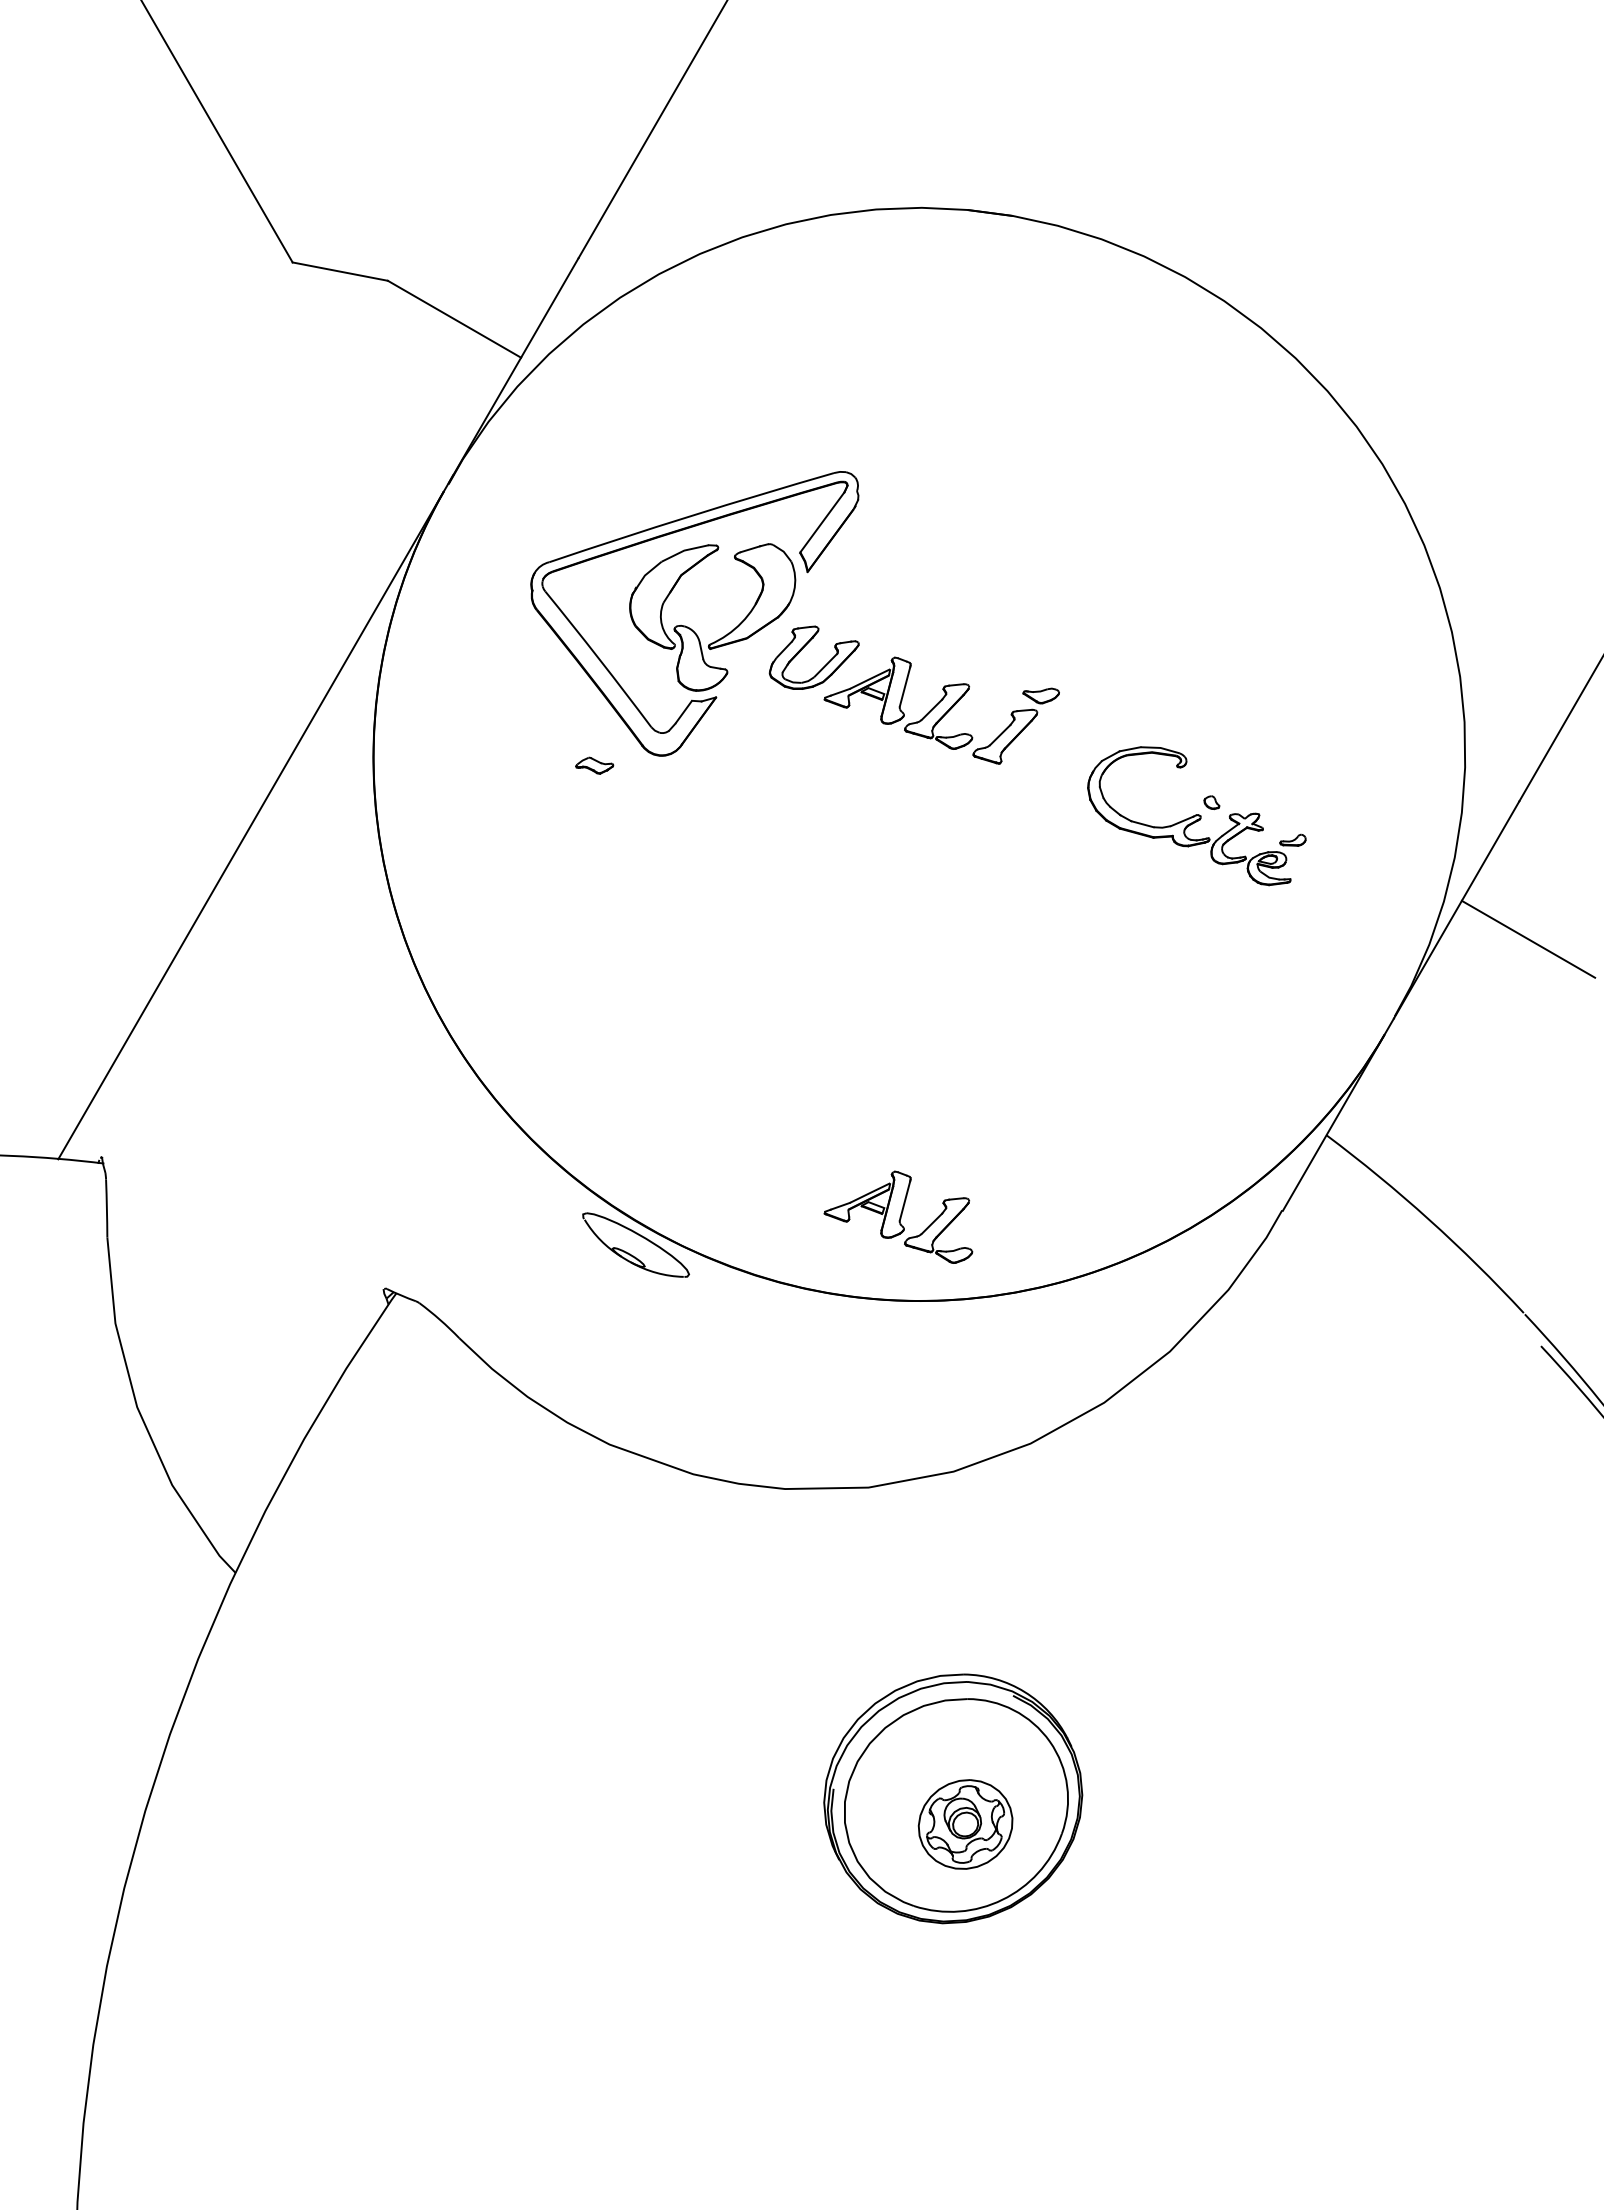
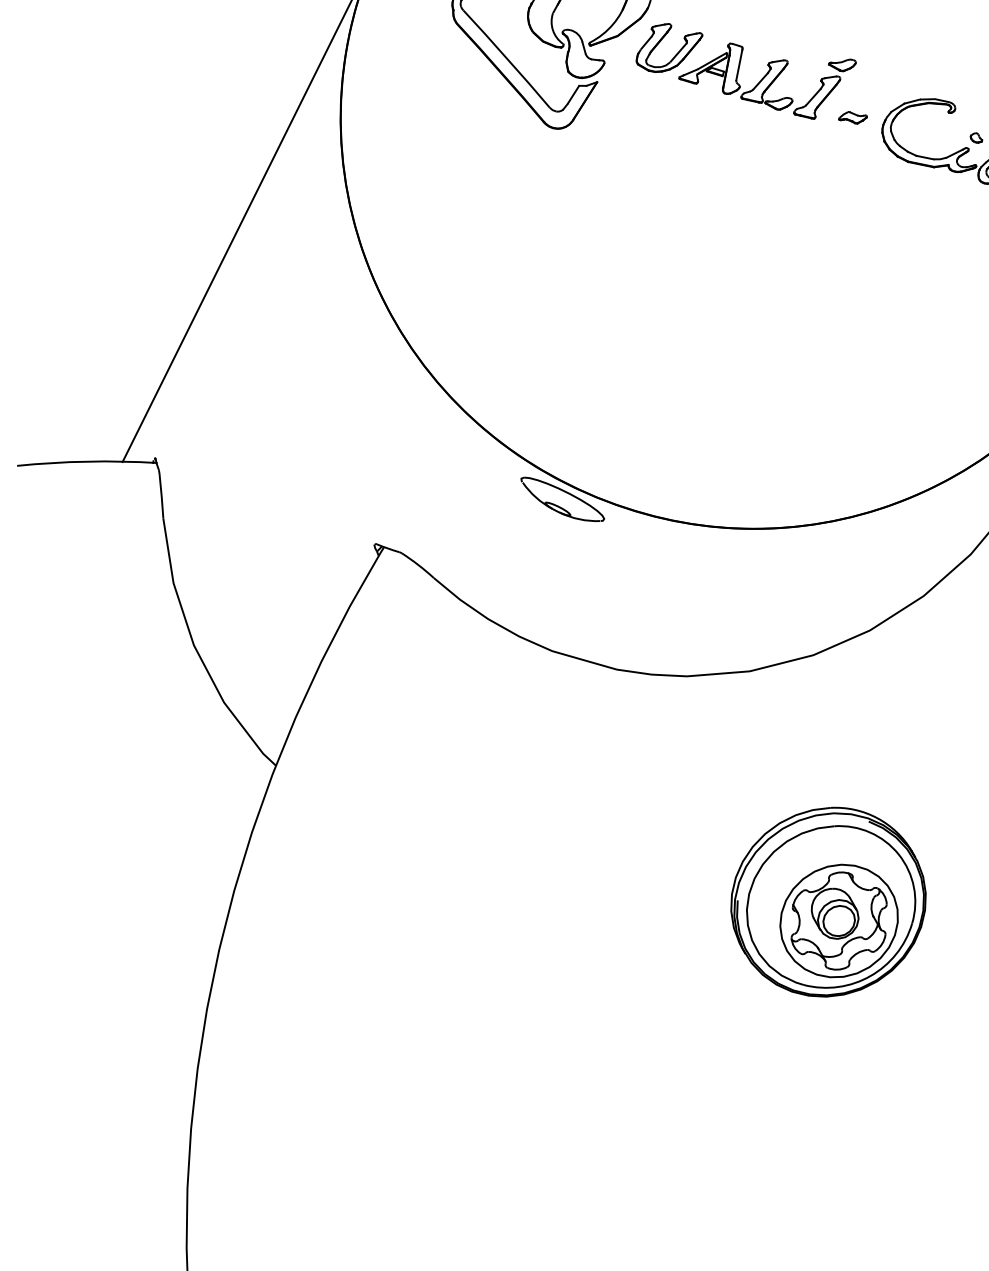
part: (594, 765) -> (852, 117), moved
part: (898, 1216) -> (759, 465), removed
part: (965, 1824) -> (838, 921), size x1.67

